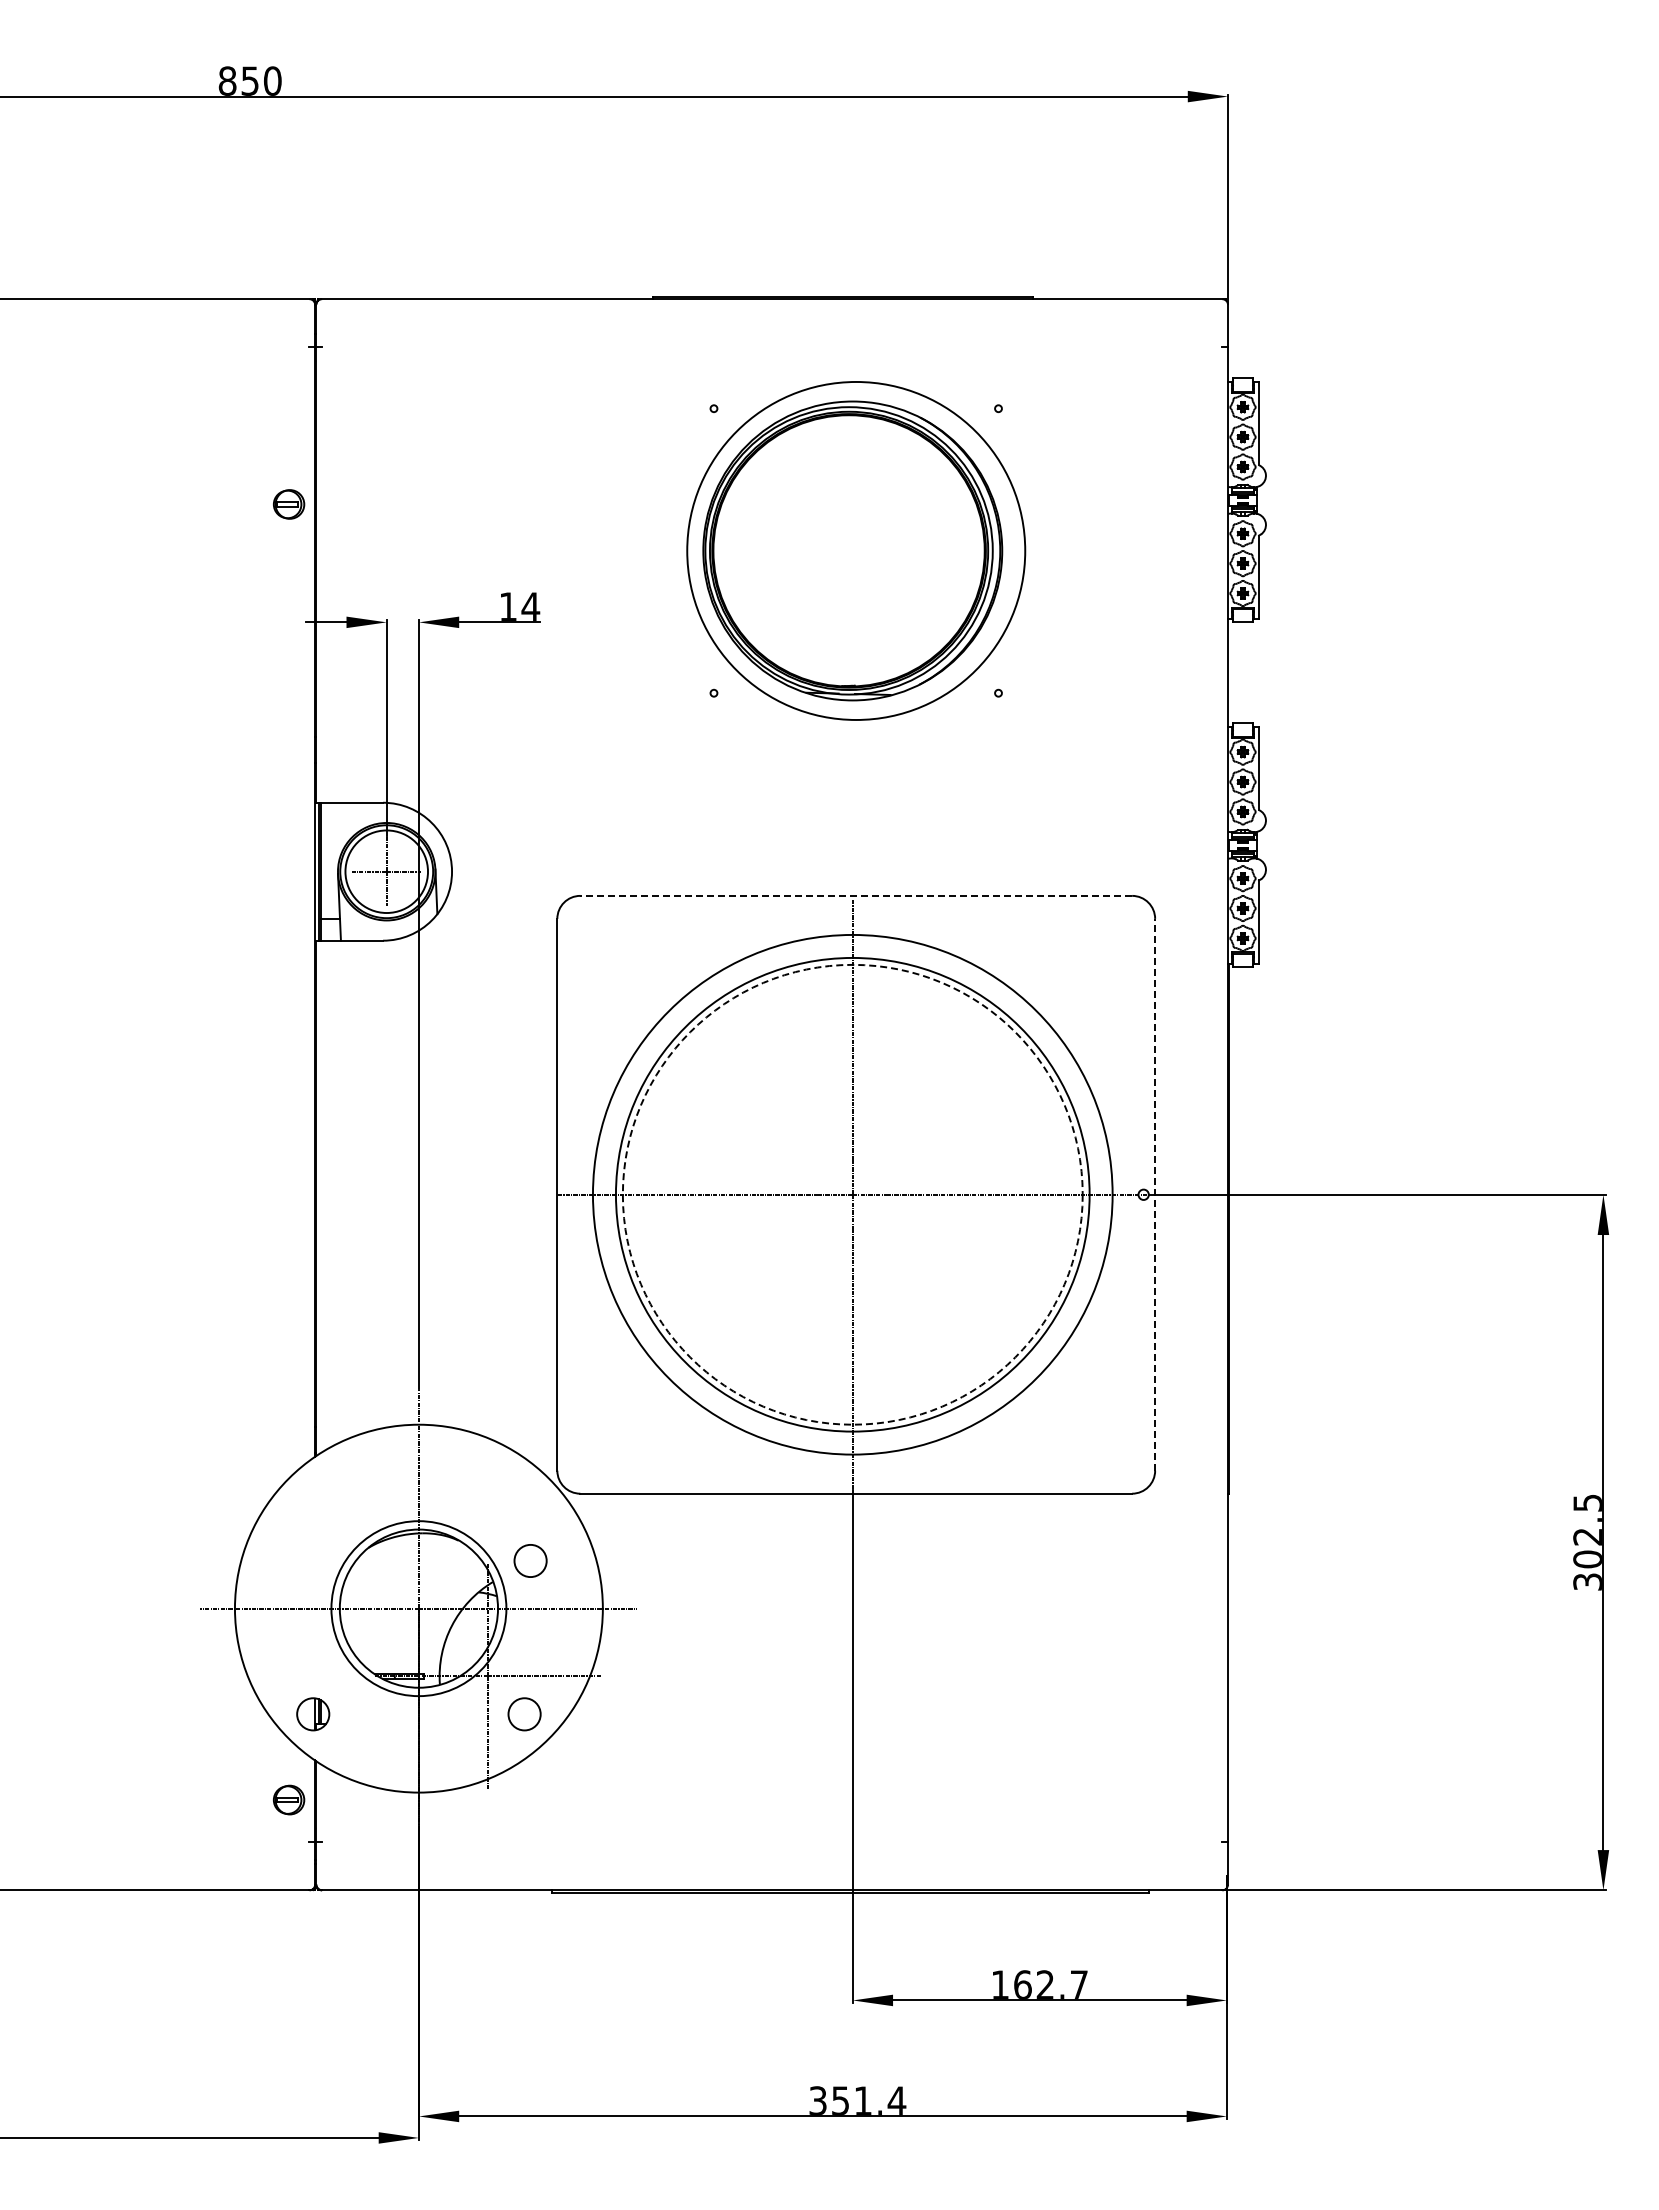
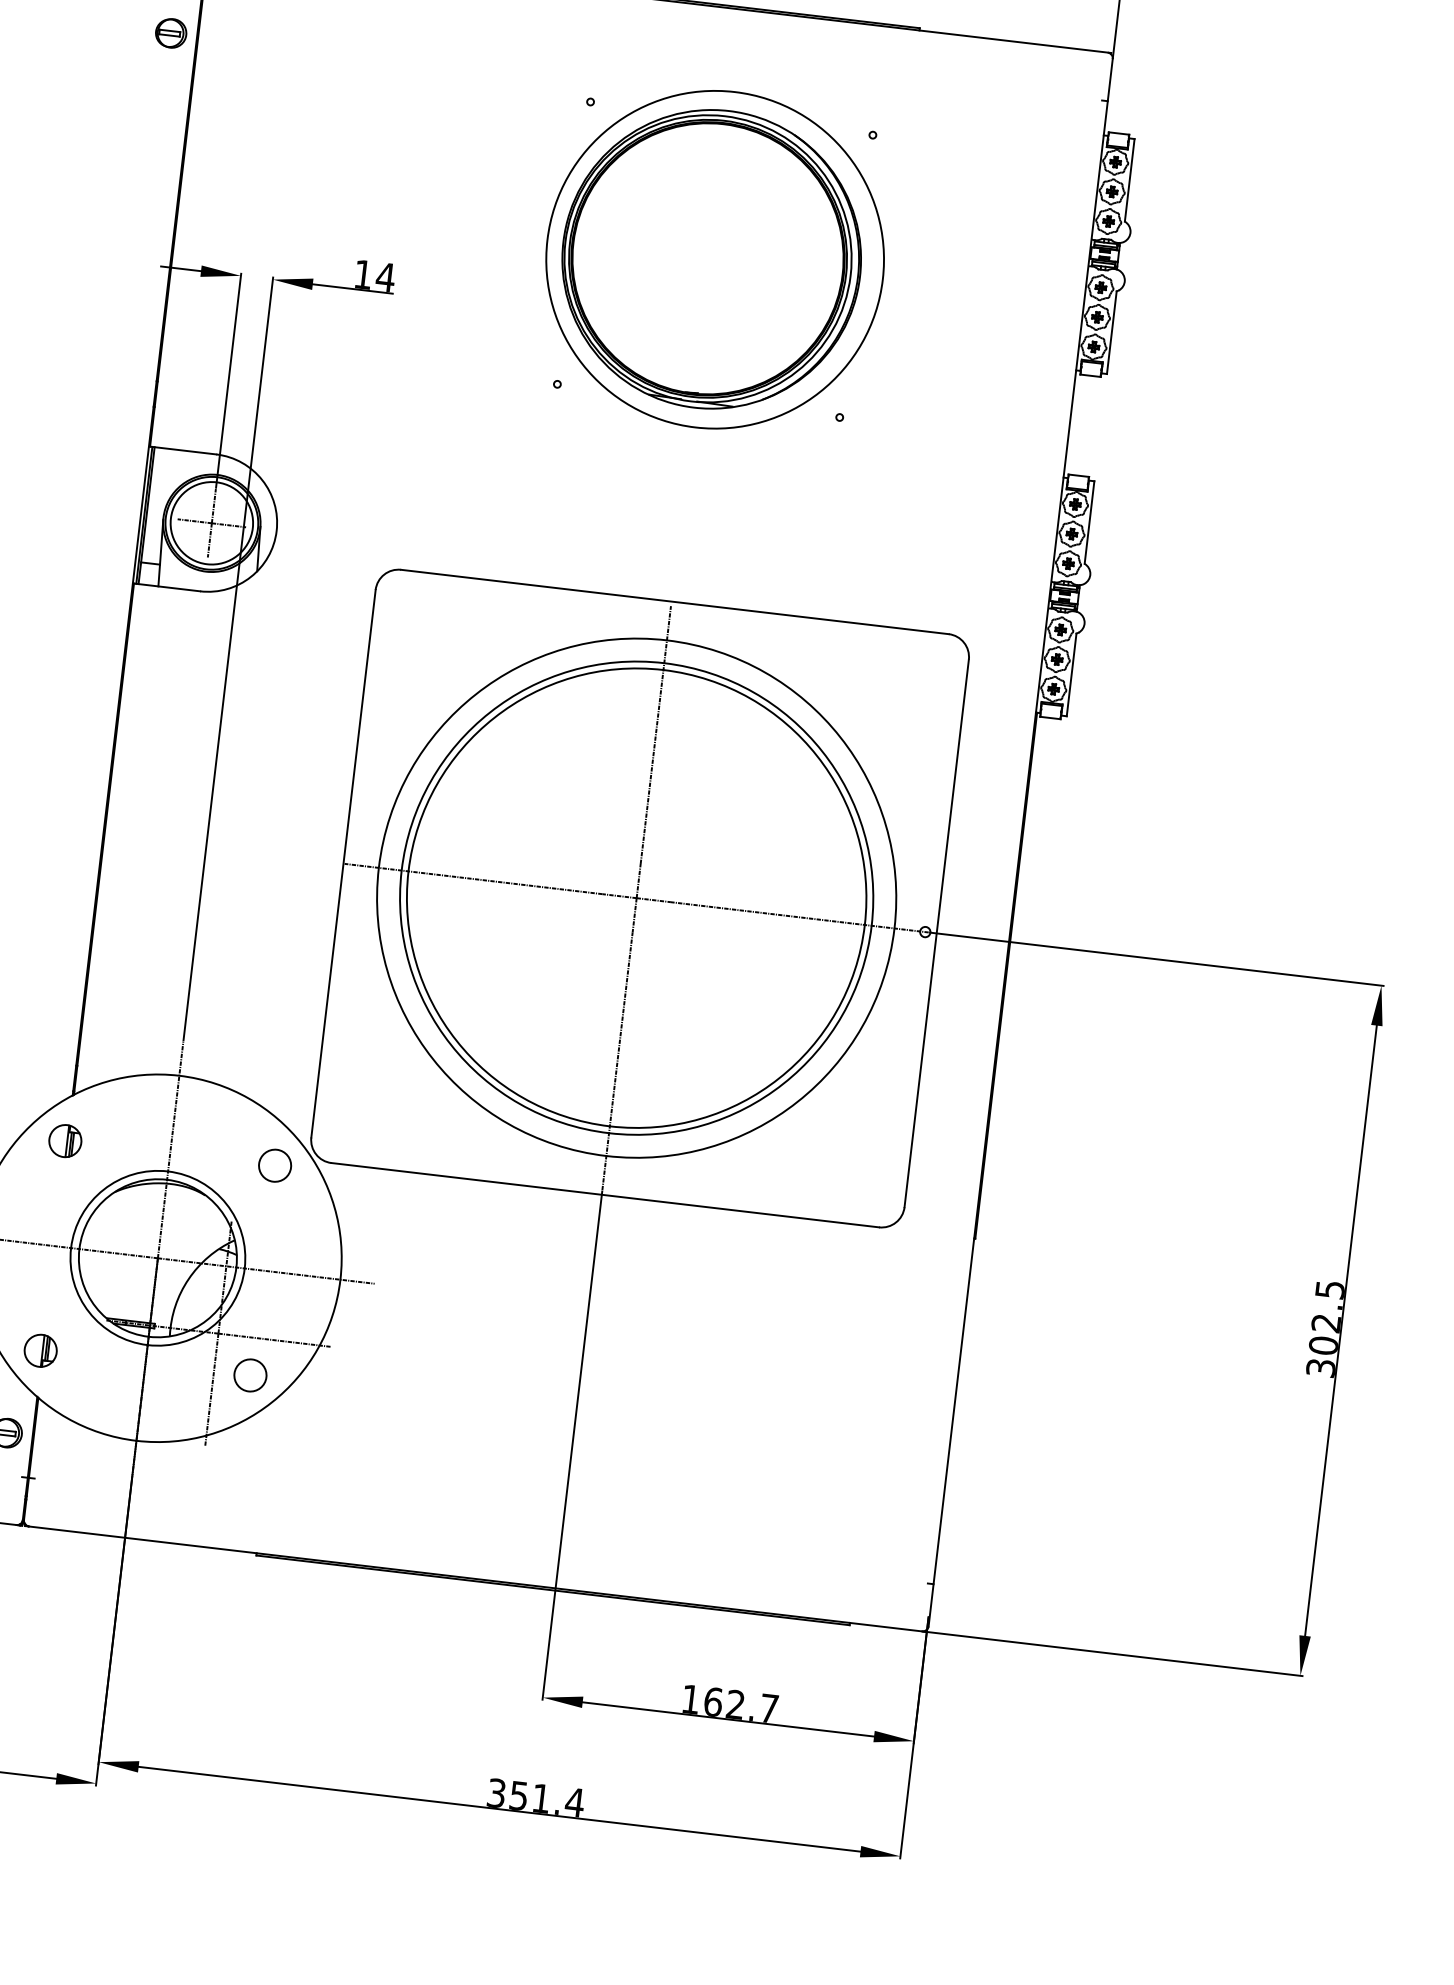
part: (289, 504) -> (171, 33), moved
line: (856, 895) -> (675, 601), dashed -> solid
circle: (852, 1194) -> (636, 897), dashed -> solid
line: (1155, 1194) -> (937, 933), dashed -> solid
part: (313, 1502) -> (65, 1140), added
circle: (530, 1560) -> (275, 1165), moved

